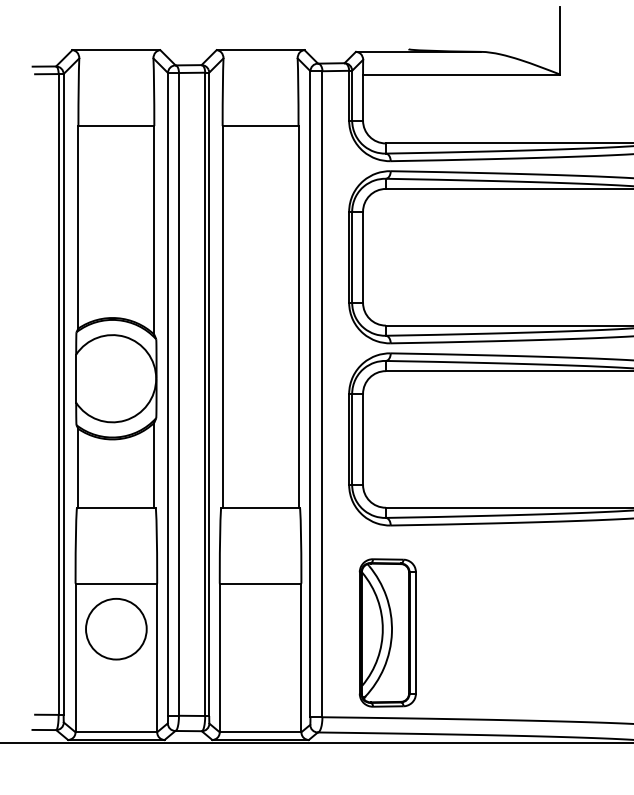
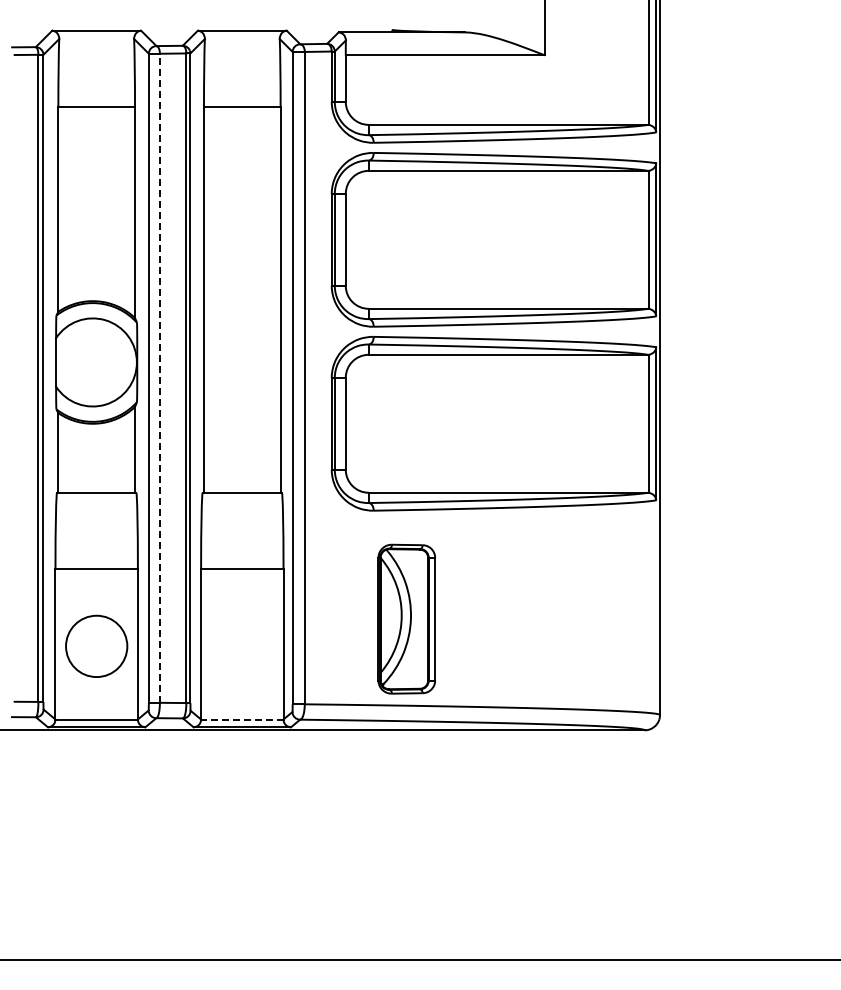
line: (178, 394) -> (159, 378), solid -> dashed
circle: (116, 628) -> (96, 645), moved
part: (387, 632) -> (406, 618), moved
line: (259, 732) -> (241, 719), solid -> dashed

